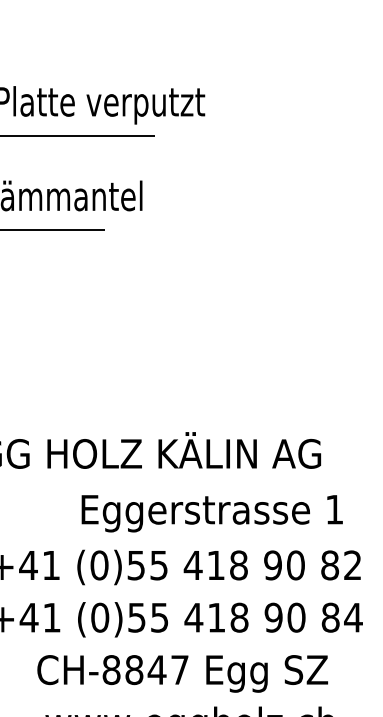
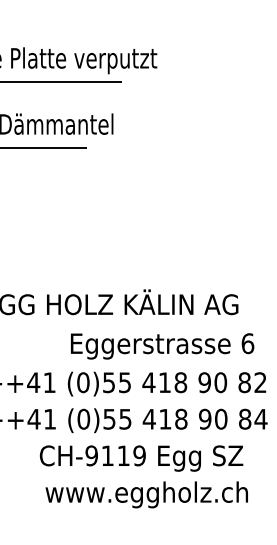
text: (334, 509) -> (247, 343), 1 -> 6
text: (145, 669) -> (115, 455), CH-8847 -> CH-9119

